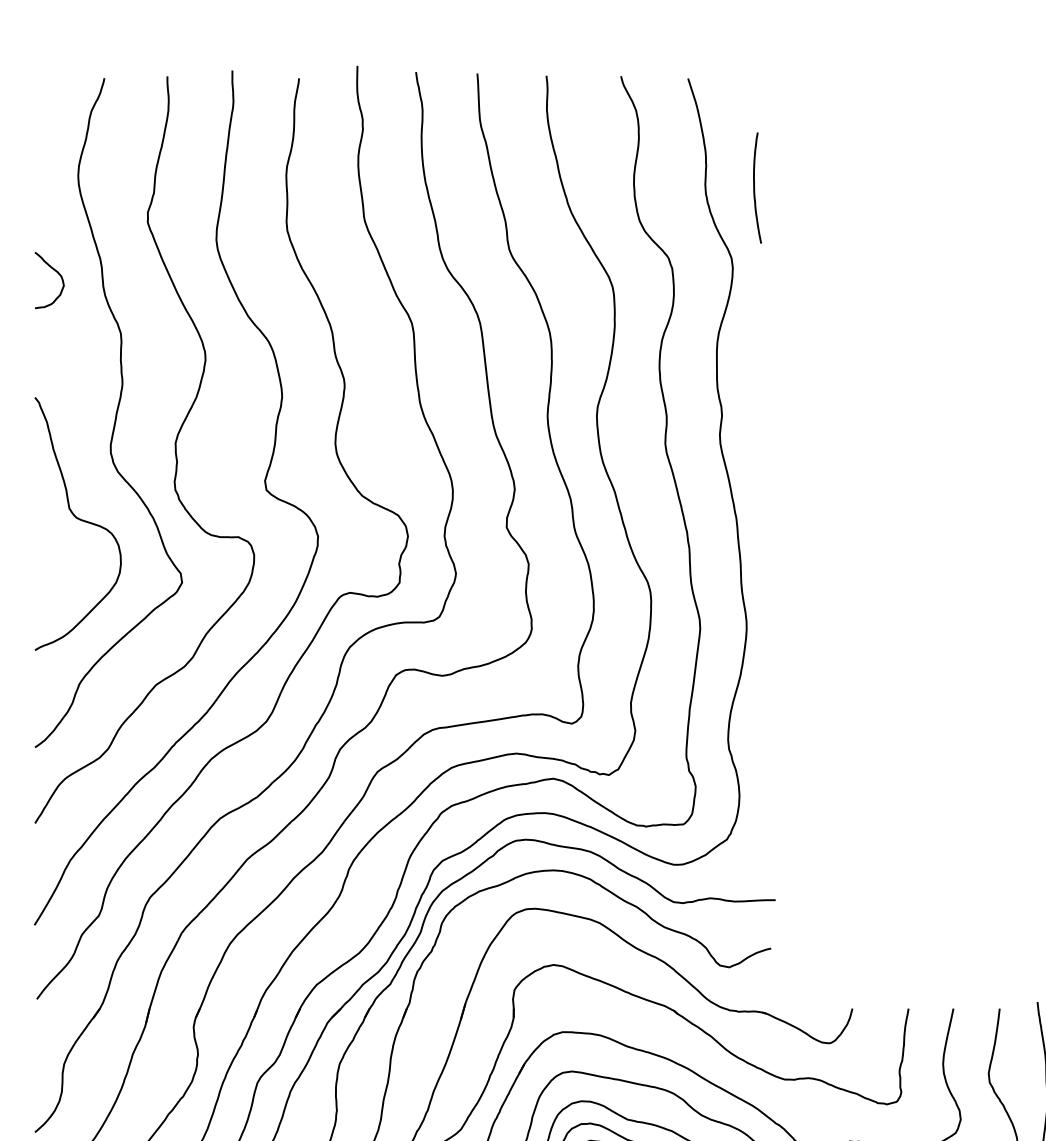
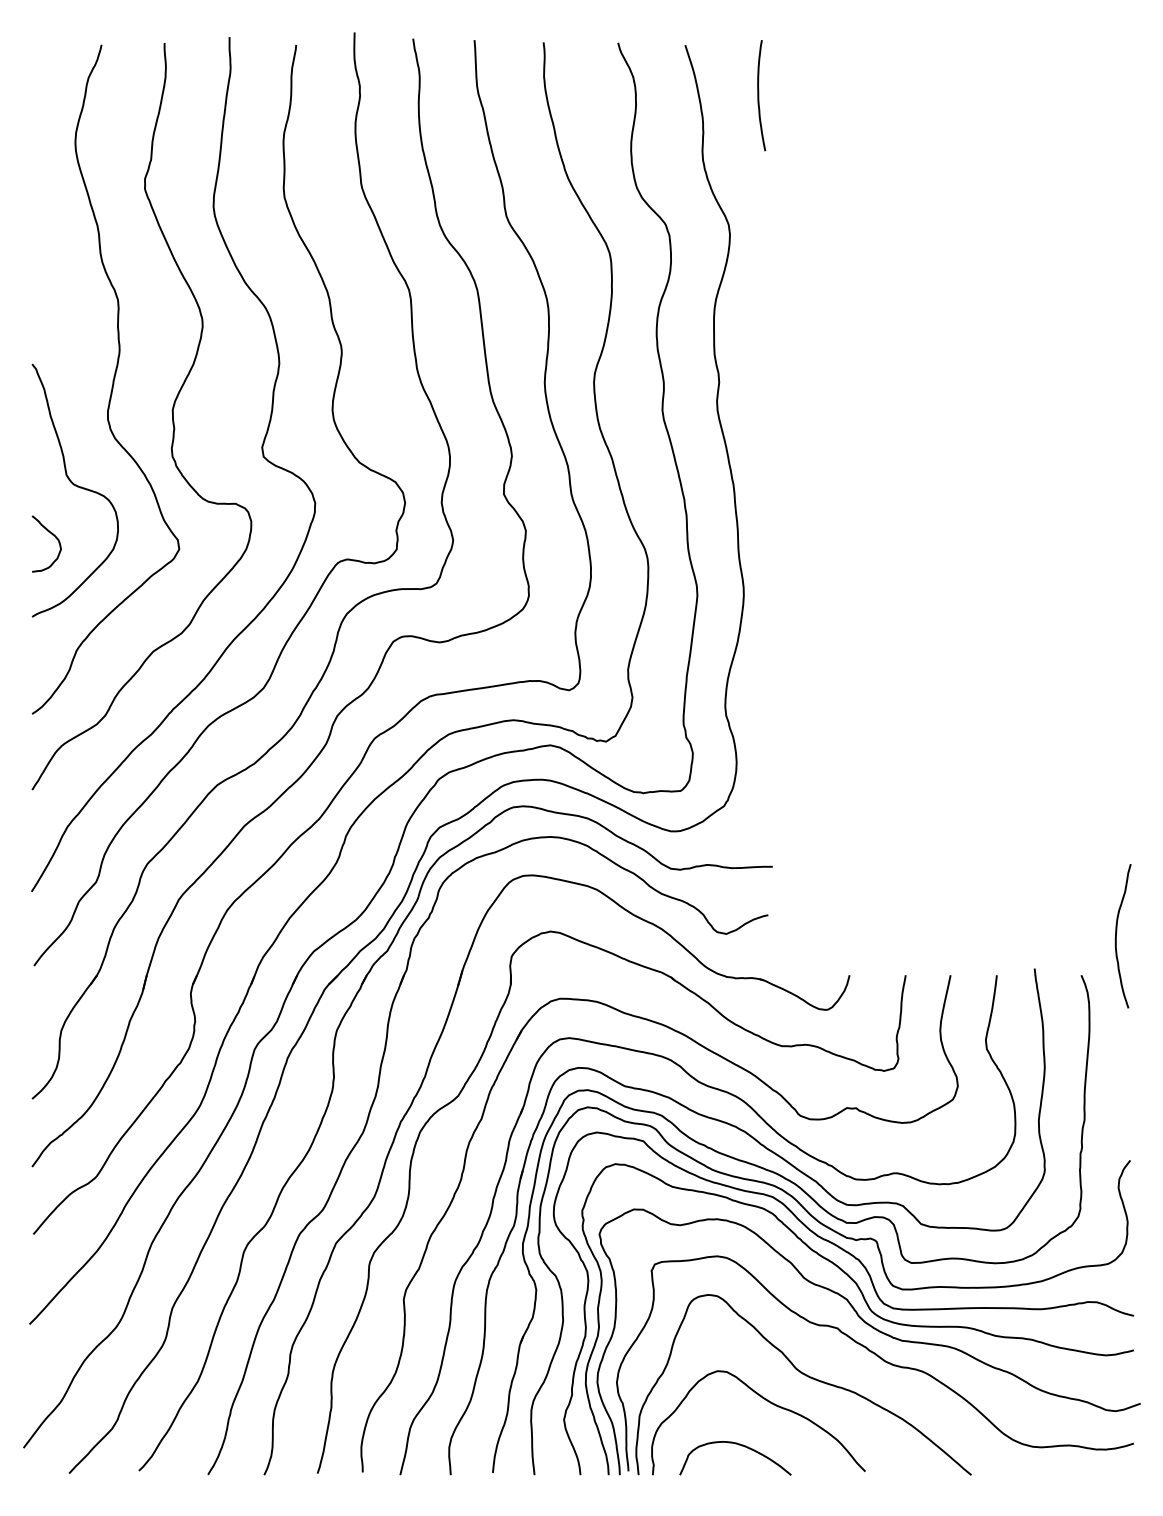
curve: (755, 187) -> (759, 95), moved
curve: (55, 271) -> (52, 535), moved

